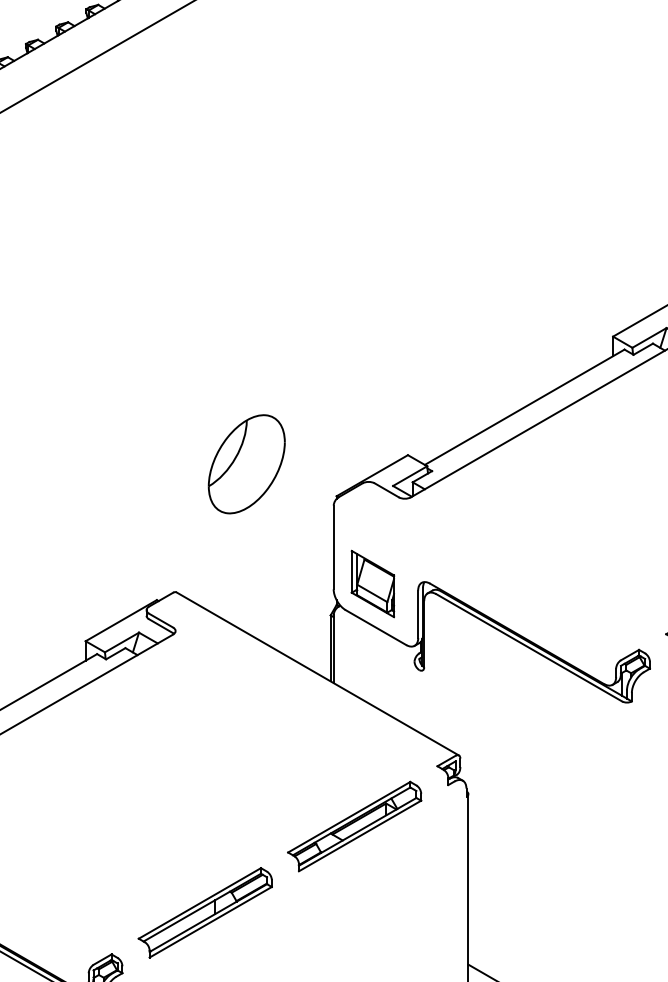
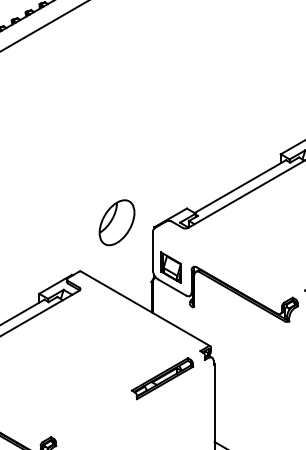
part: (245, 463) -> (116, 222), moved
part: (204, 911) -> (93, 417), removed

